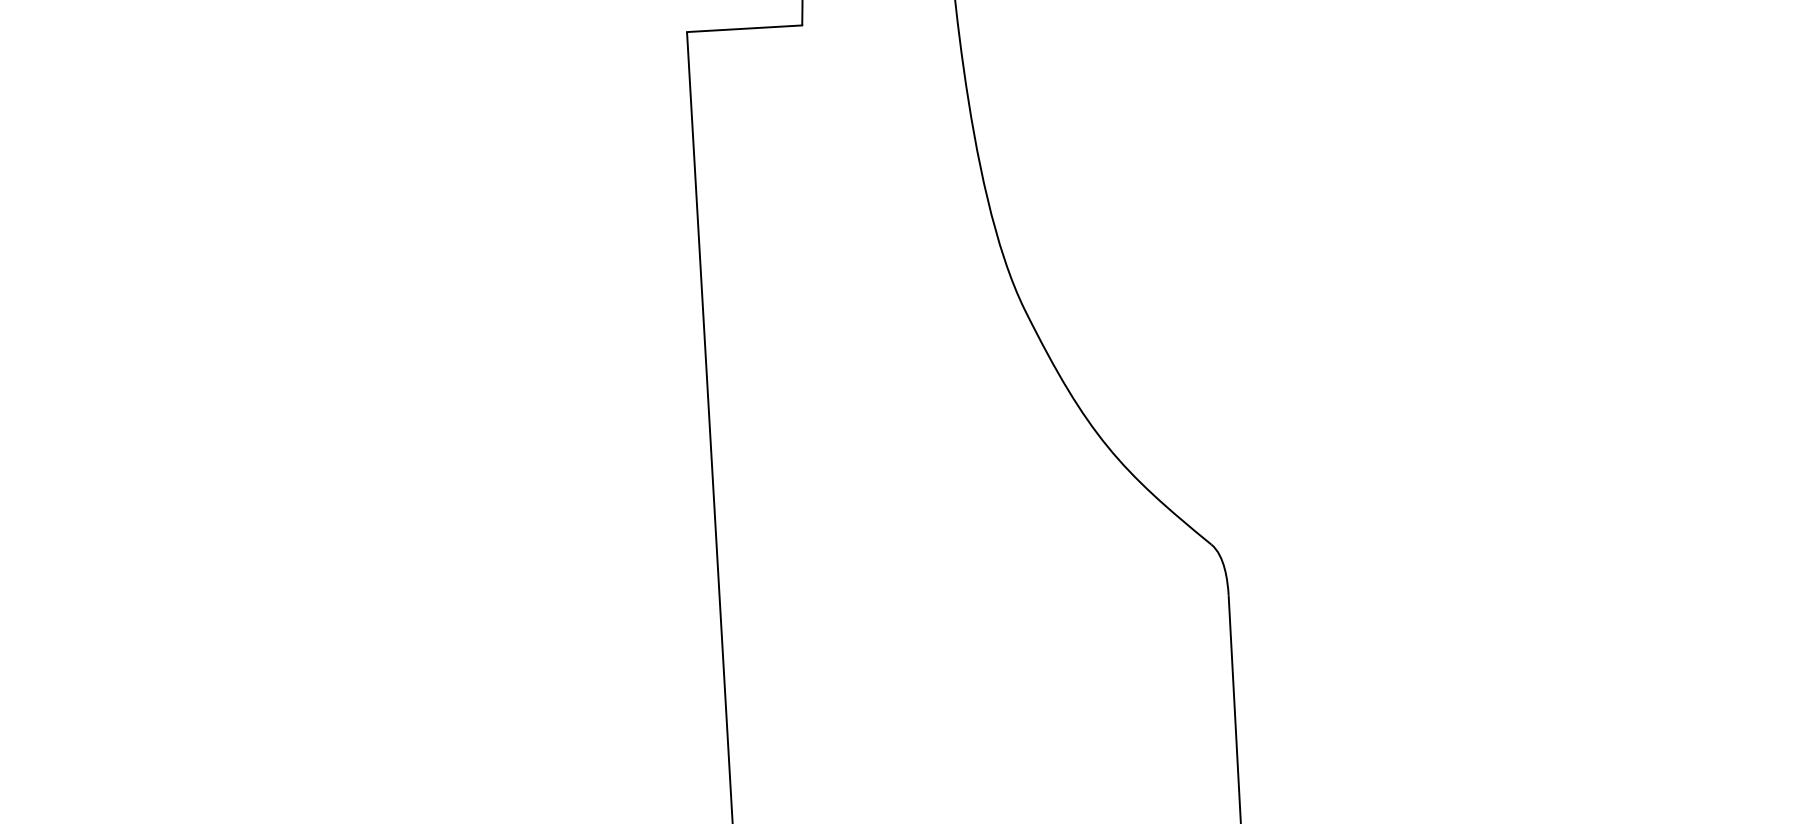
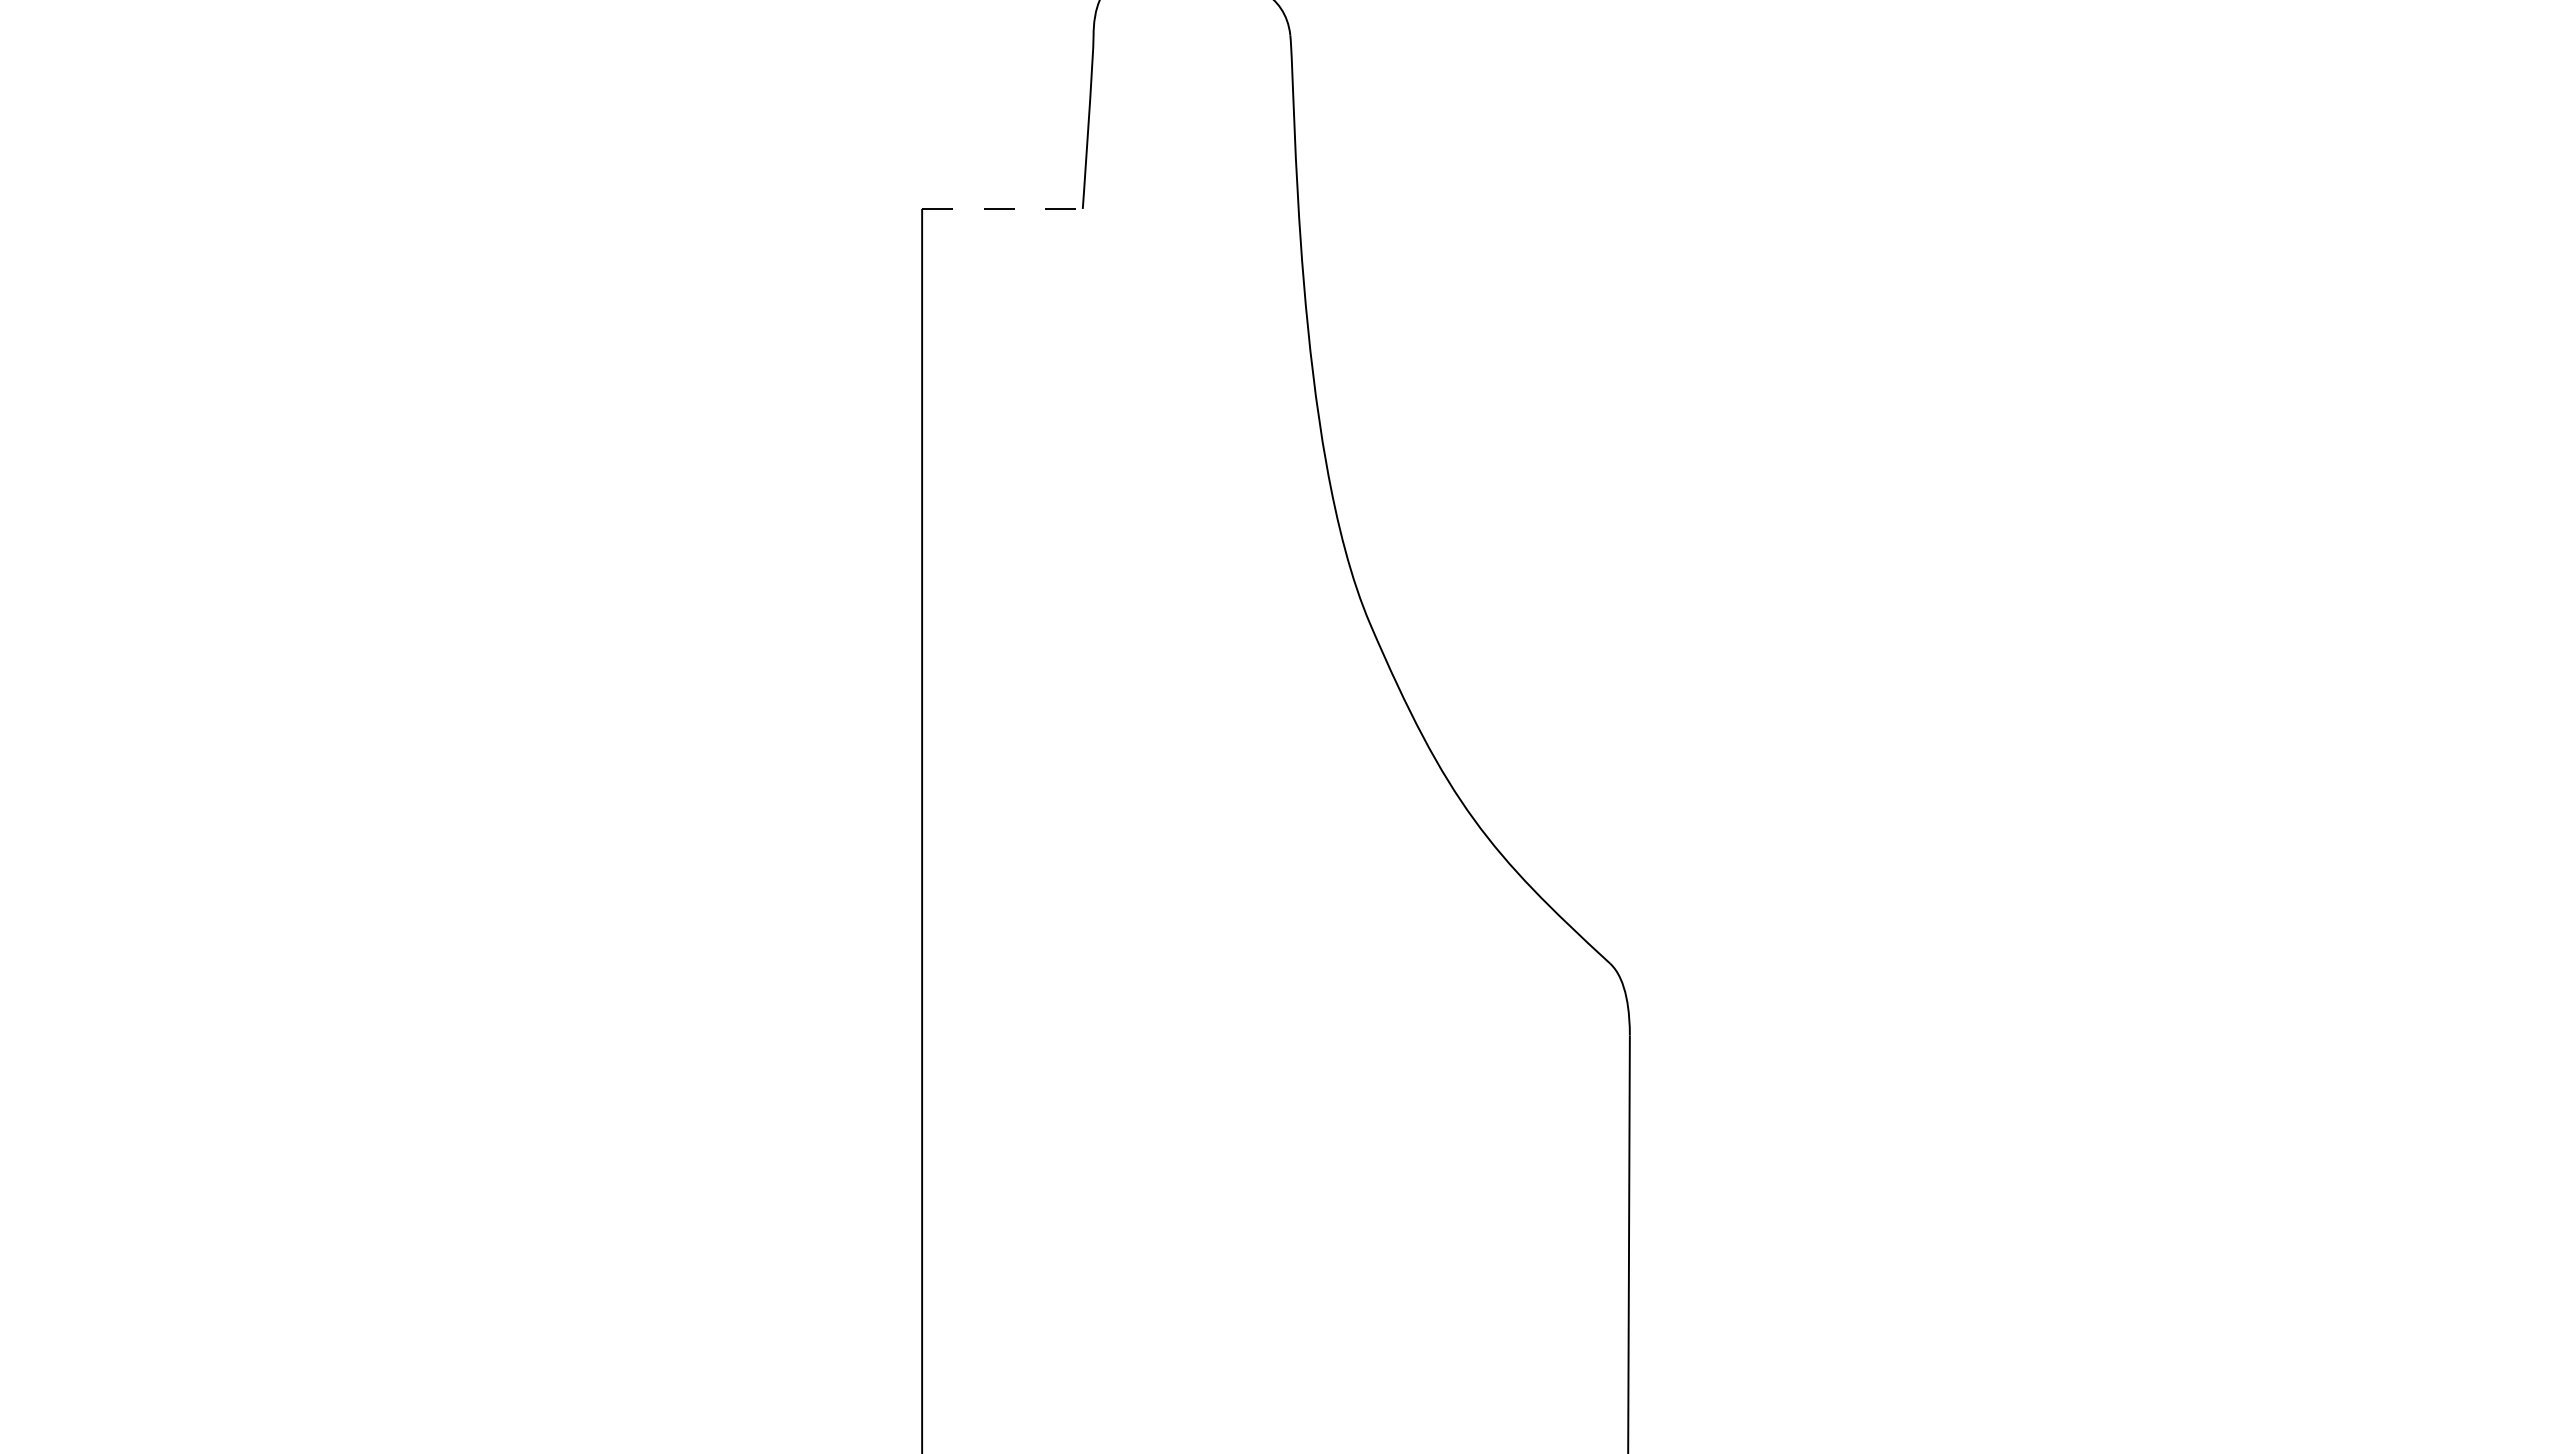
line: (744, 28) -> (1002, 208), solid -> dashed

